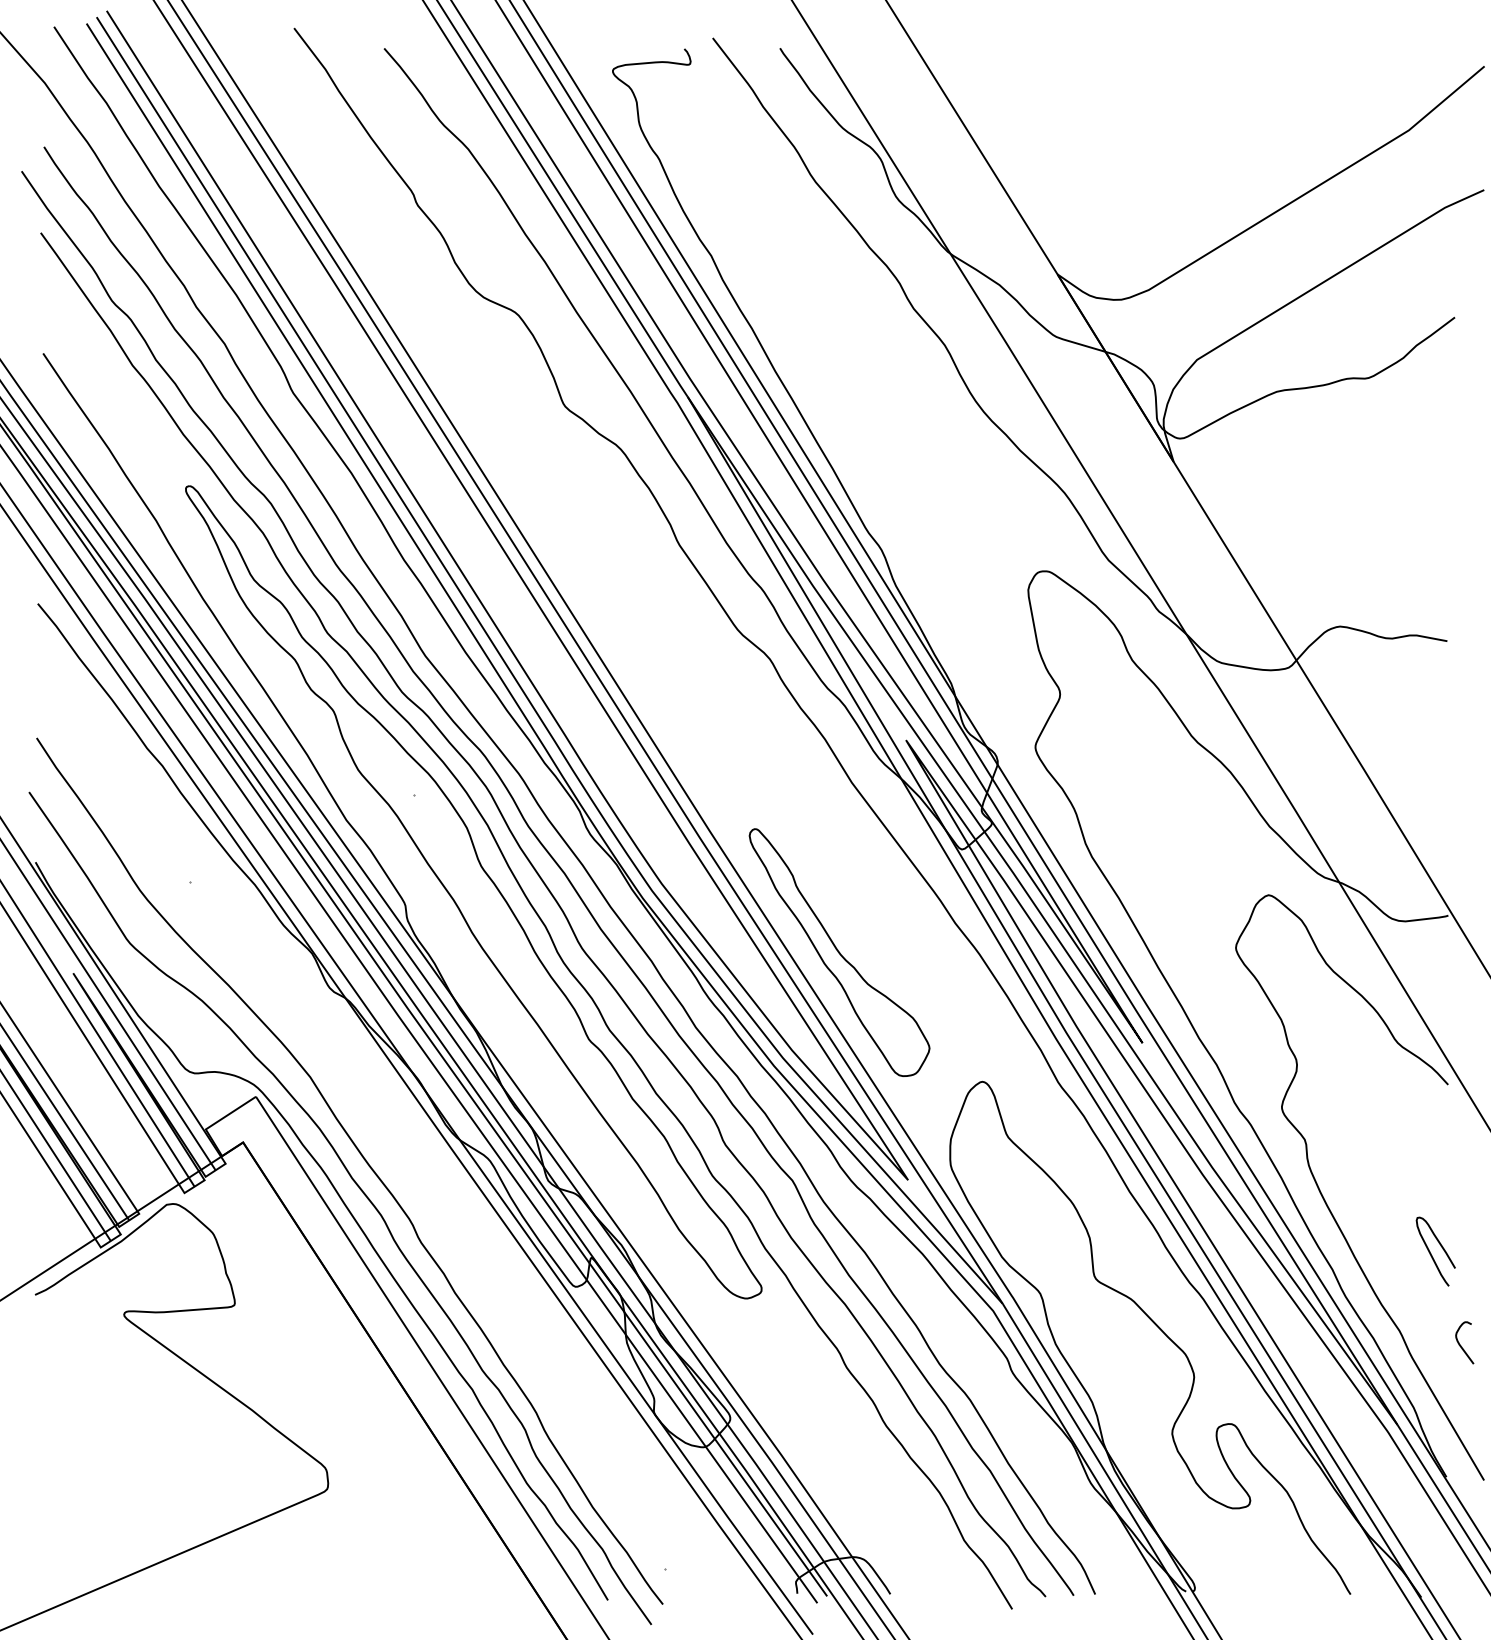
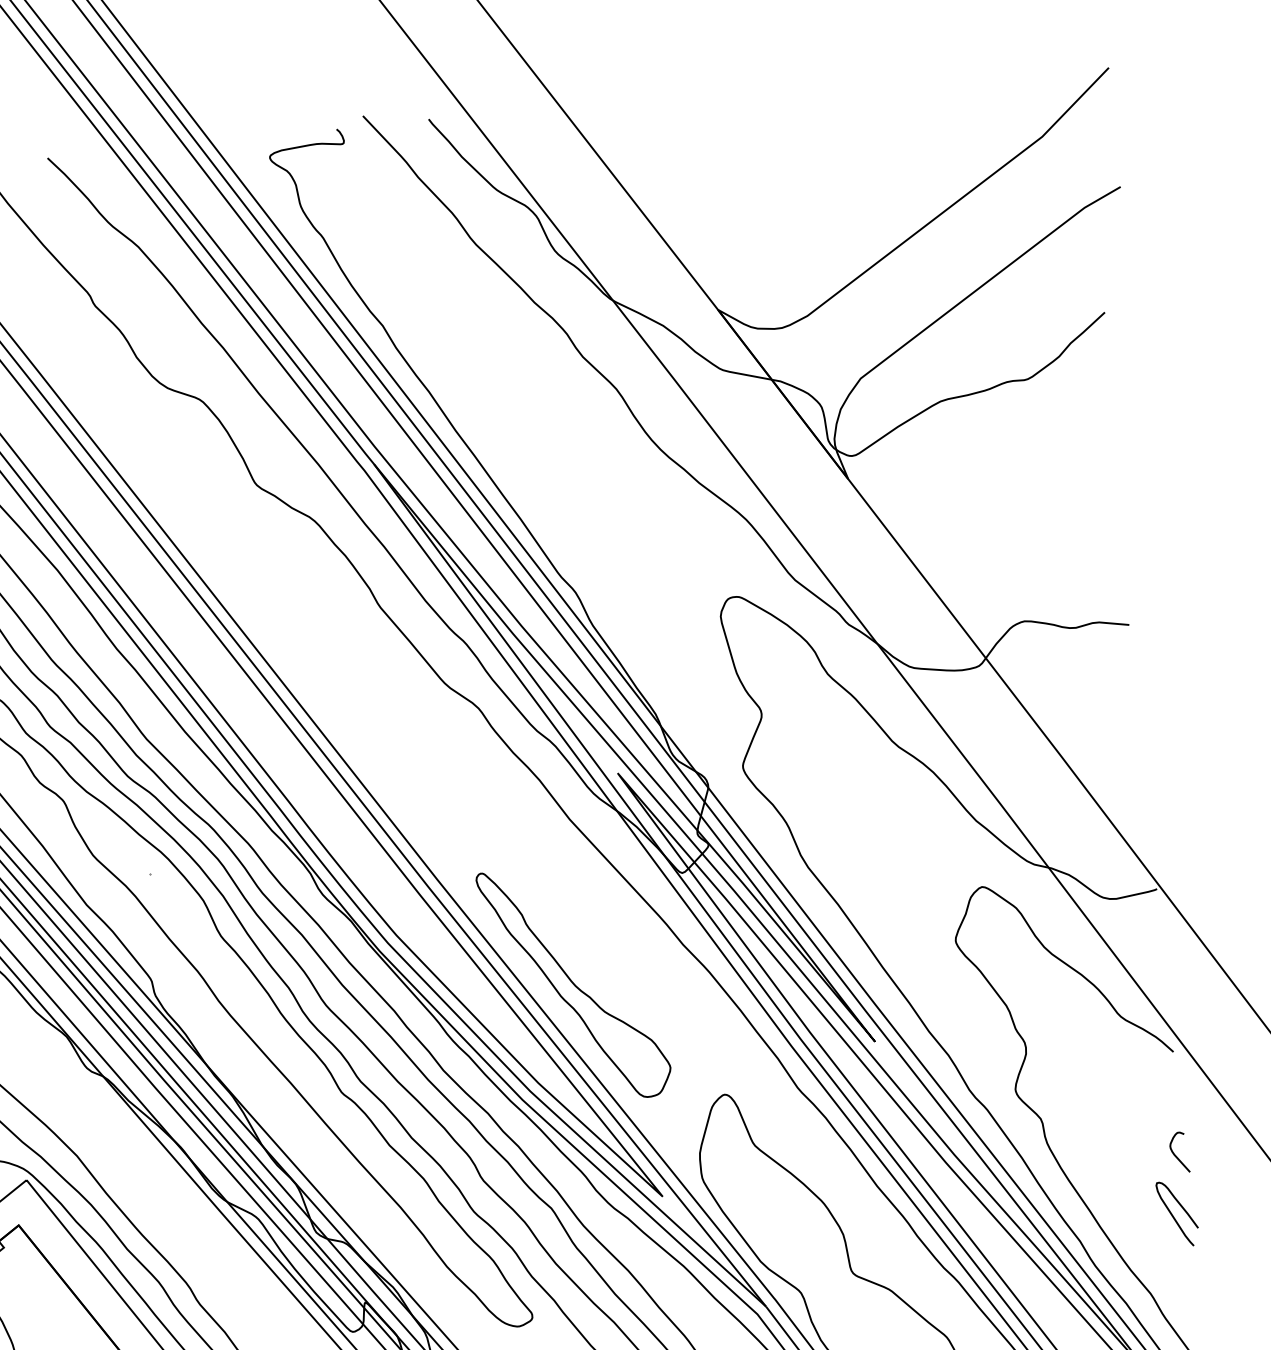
curve: (1461, 1345) -> (1176, 1155), moved

